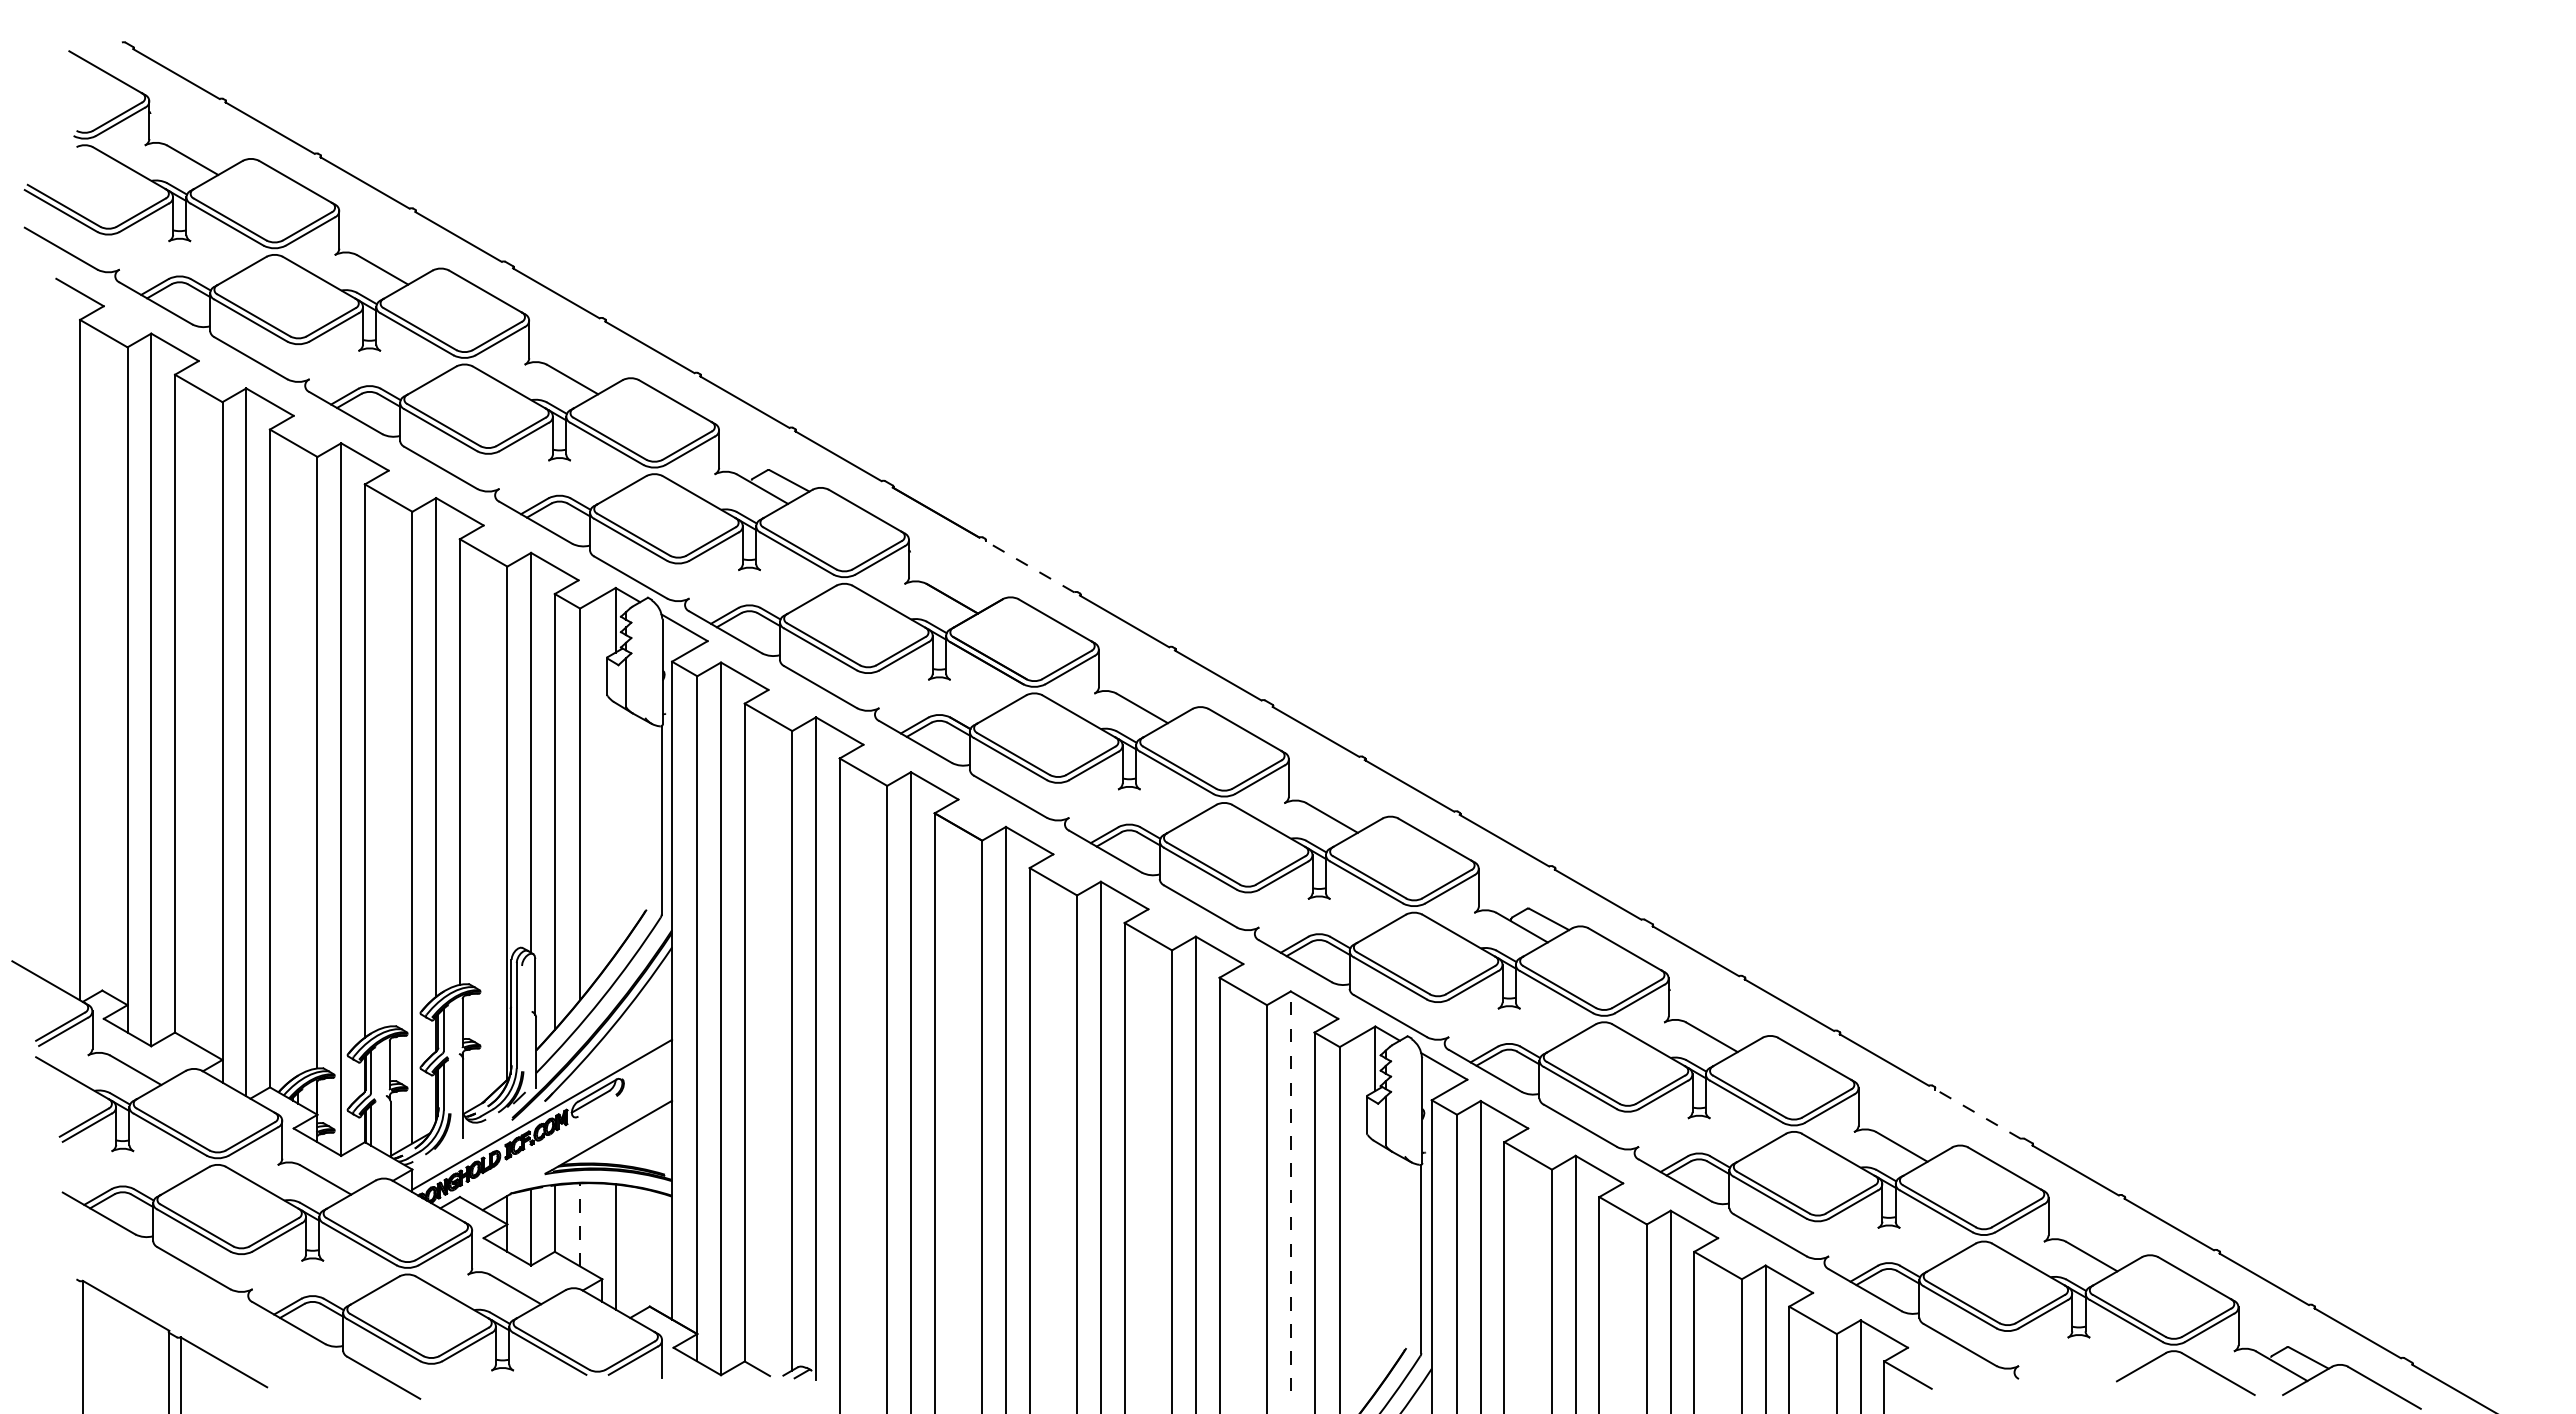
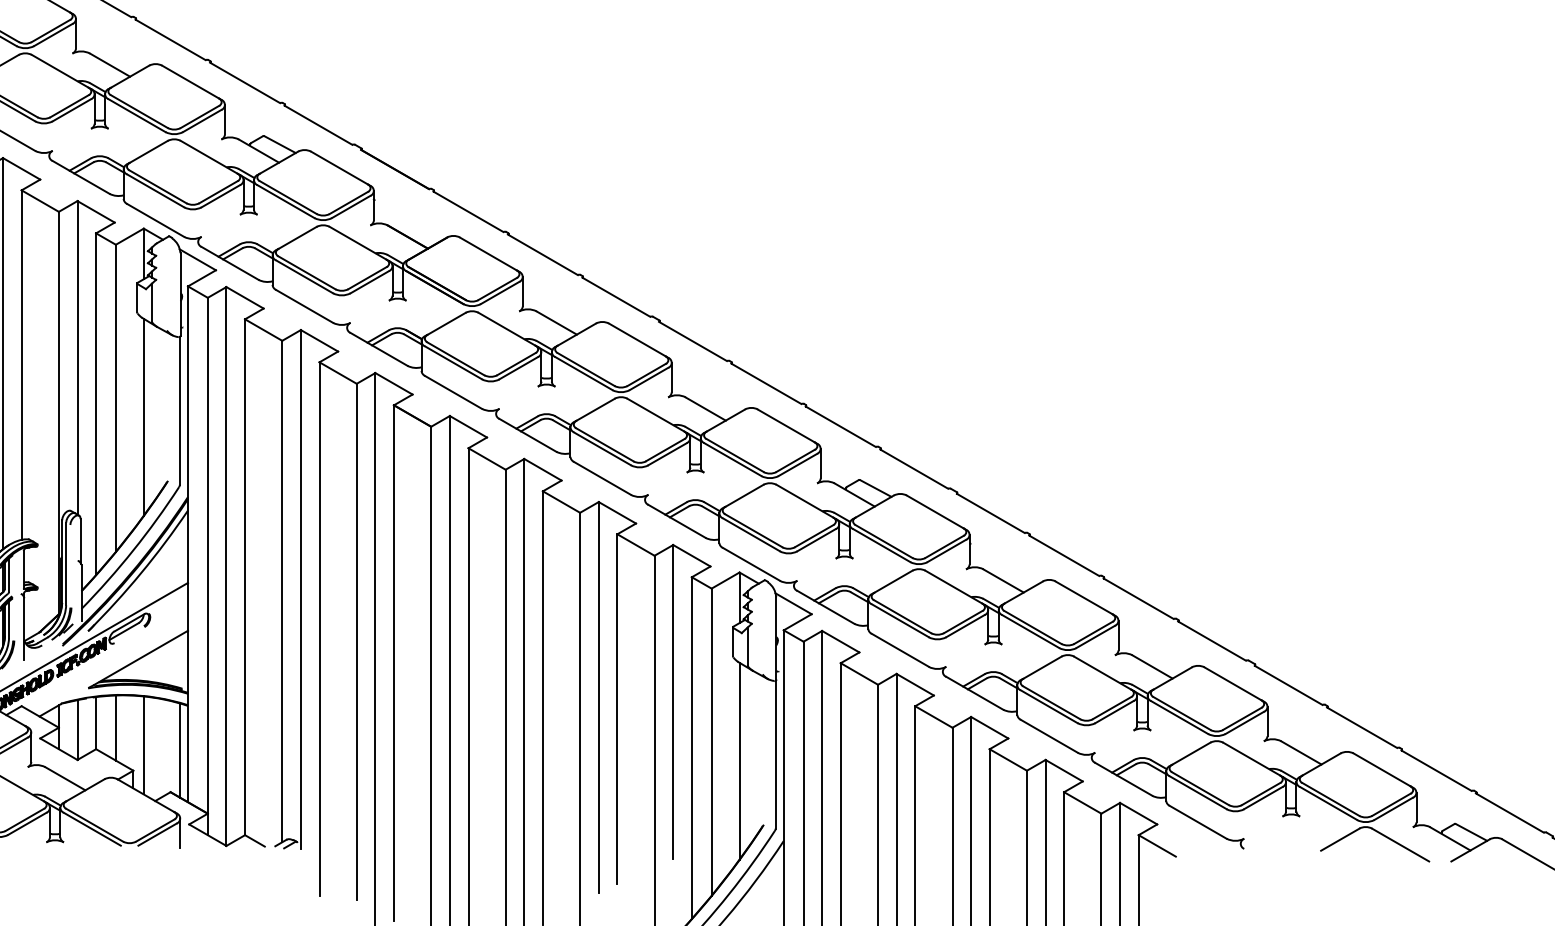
line: (1029, 566) -> (468, 211), dashed -> solid
line: (615, 828) -> (143, 417), added
line: (1977, 1113) -> (1211, 640), dashed -> solid
line: (1290, 1191) -> (673, 701), dashed -> solid
line: (580, 1224) -> (116, 727), dashed -> solid
line: (661, 1253) -> (179, 750), added
line: (1375, 1266) -> (739, 760), added

